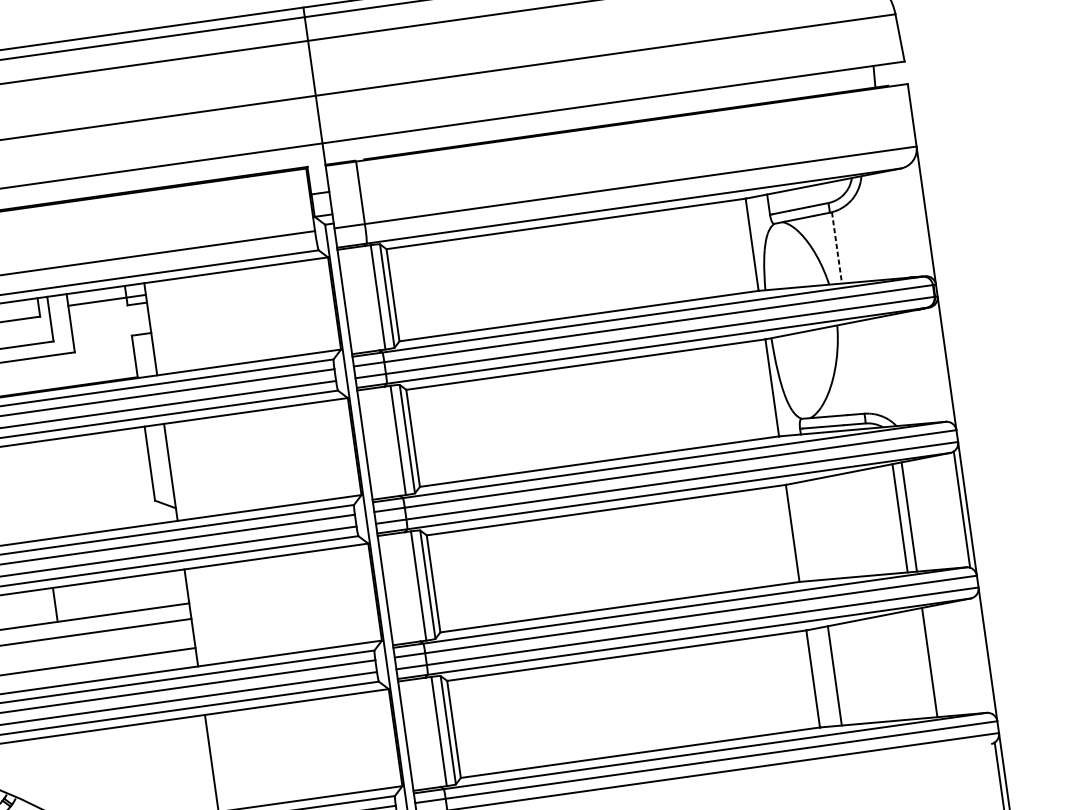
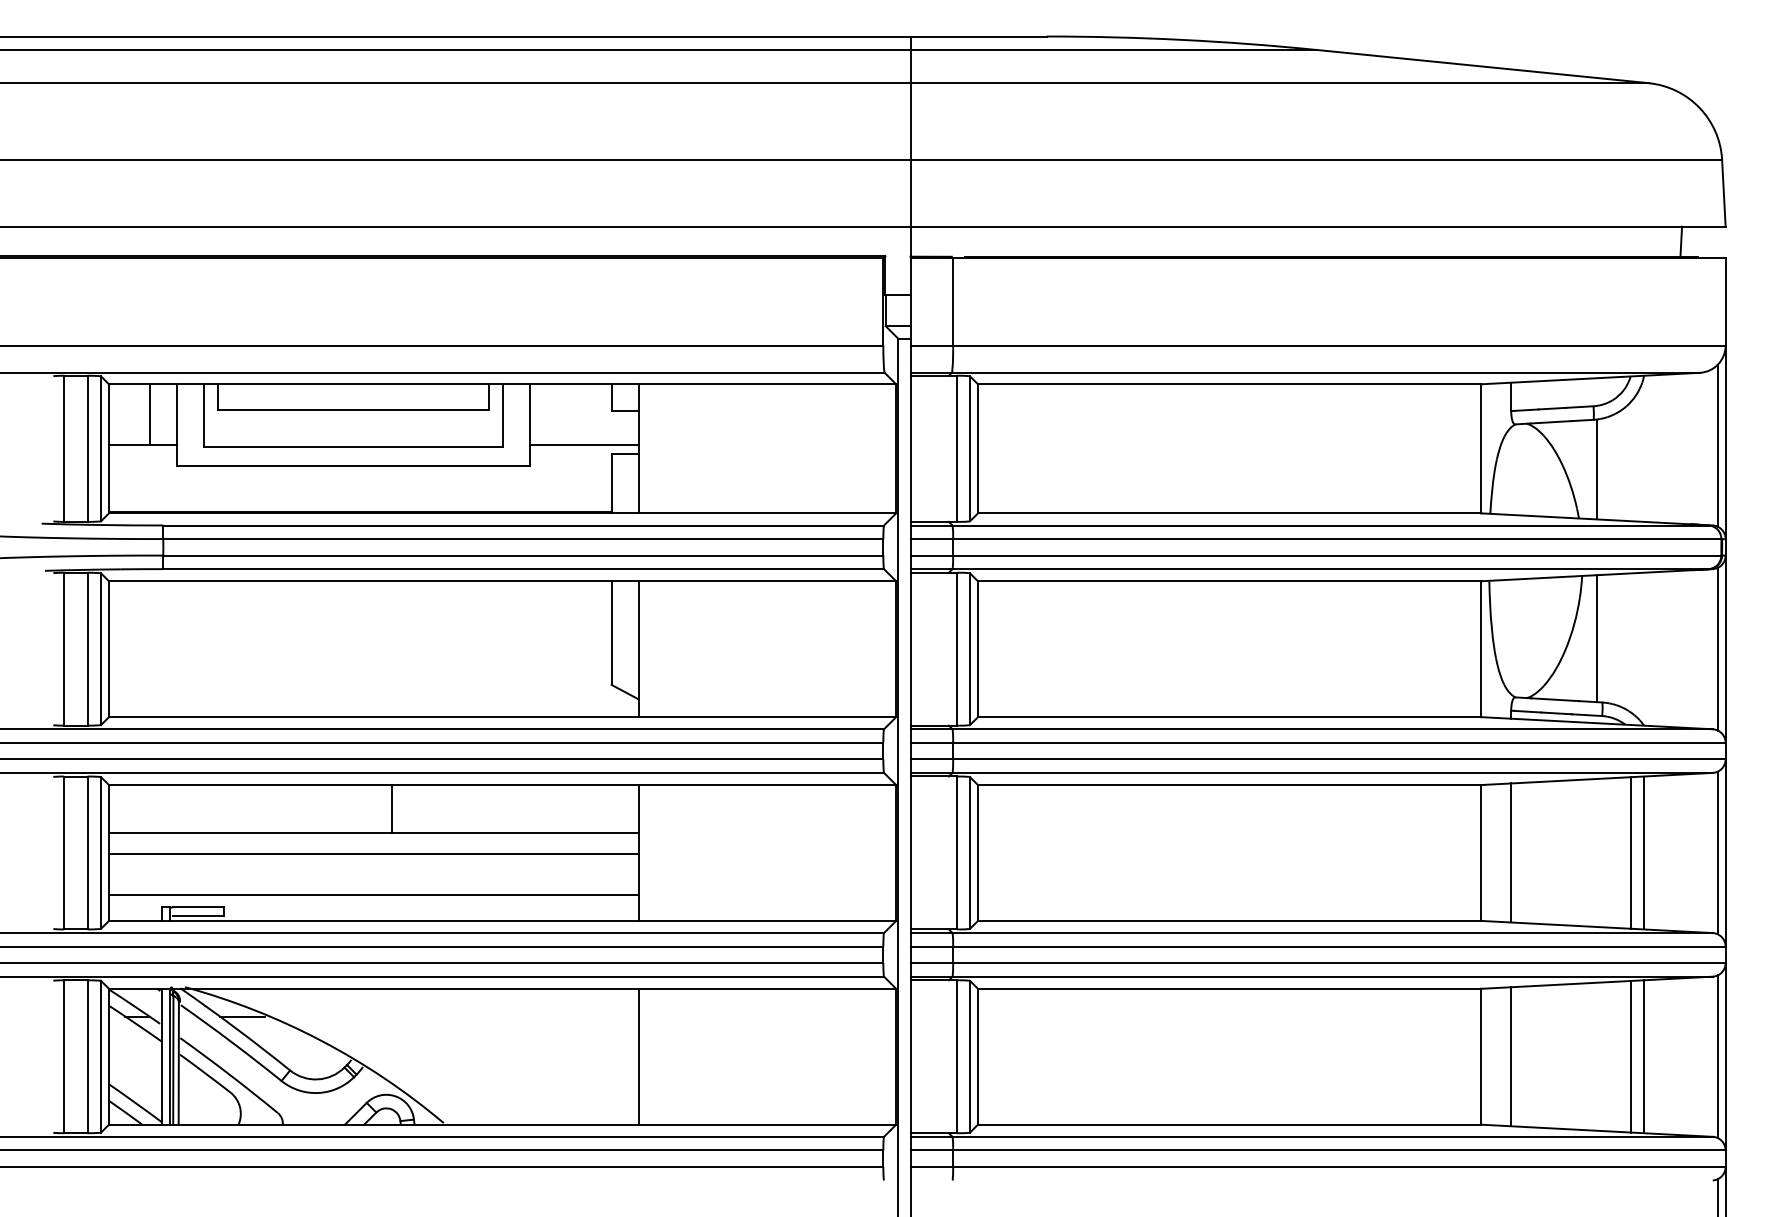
line: (920, 218) -> (1717, 445), added
line: (836, 247) -> (1596, 469), dashed -> solid
line: (107, 300) -> (584, 444), moved
line: (941, 363) -> (1717, 648), added
line: (853, 368) -> (1596, 638), added
line: (814, 530) -> (1511, 852), added
line: (55, 604) -> (391, 808), moved
line: (982, 655) -> (1717, 1056), added
line: (920, 663) -> (1631, 1056), added

